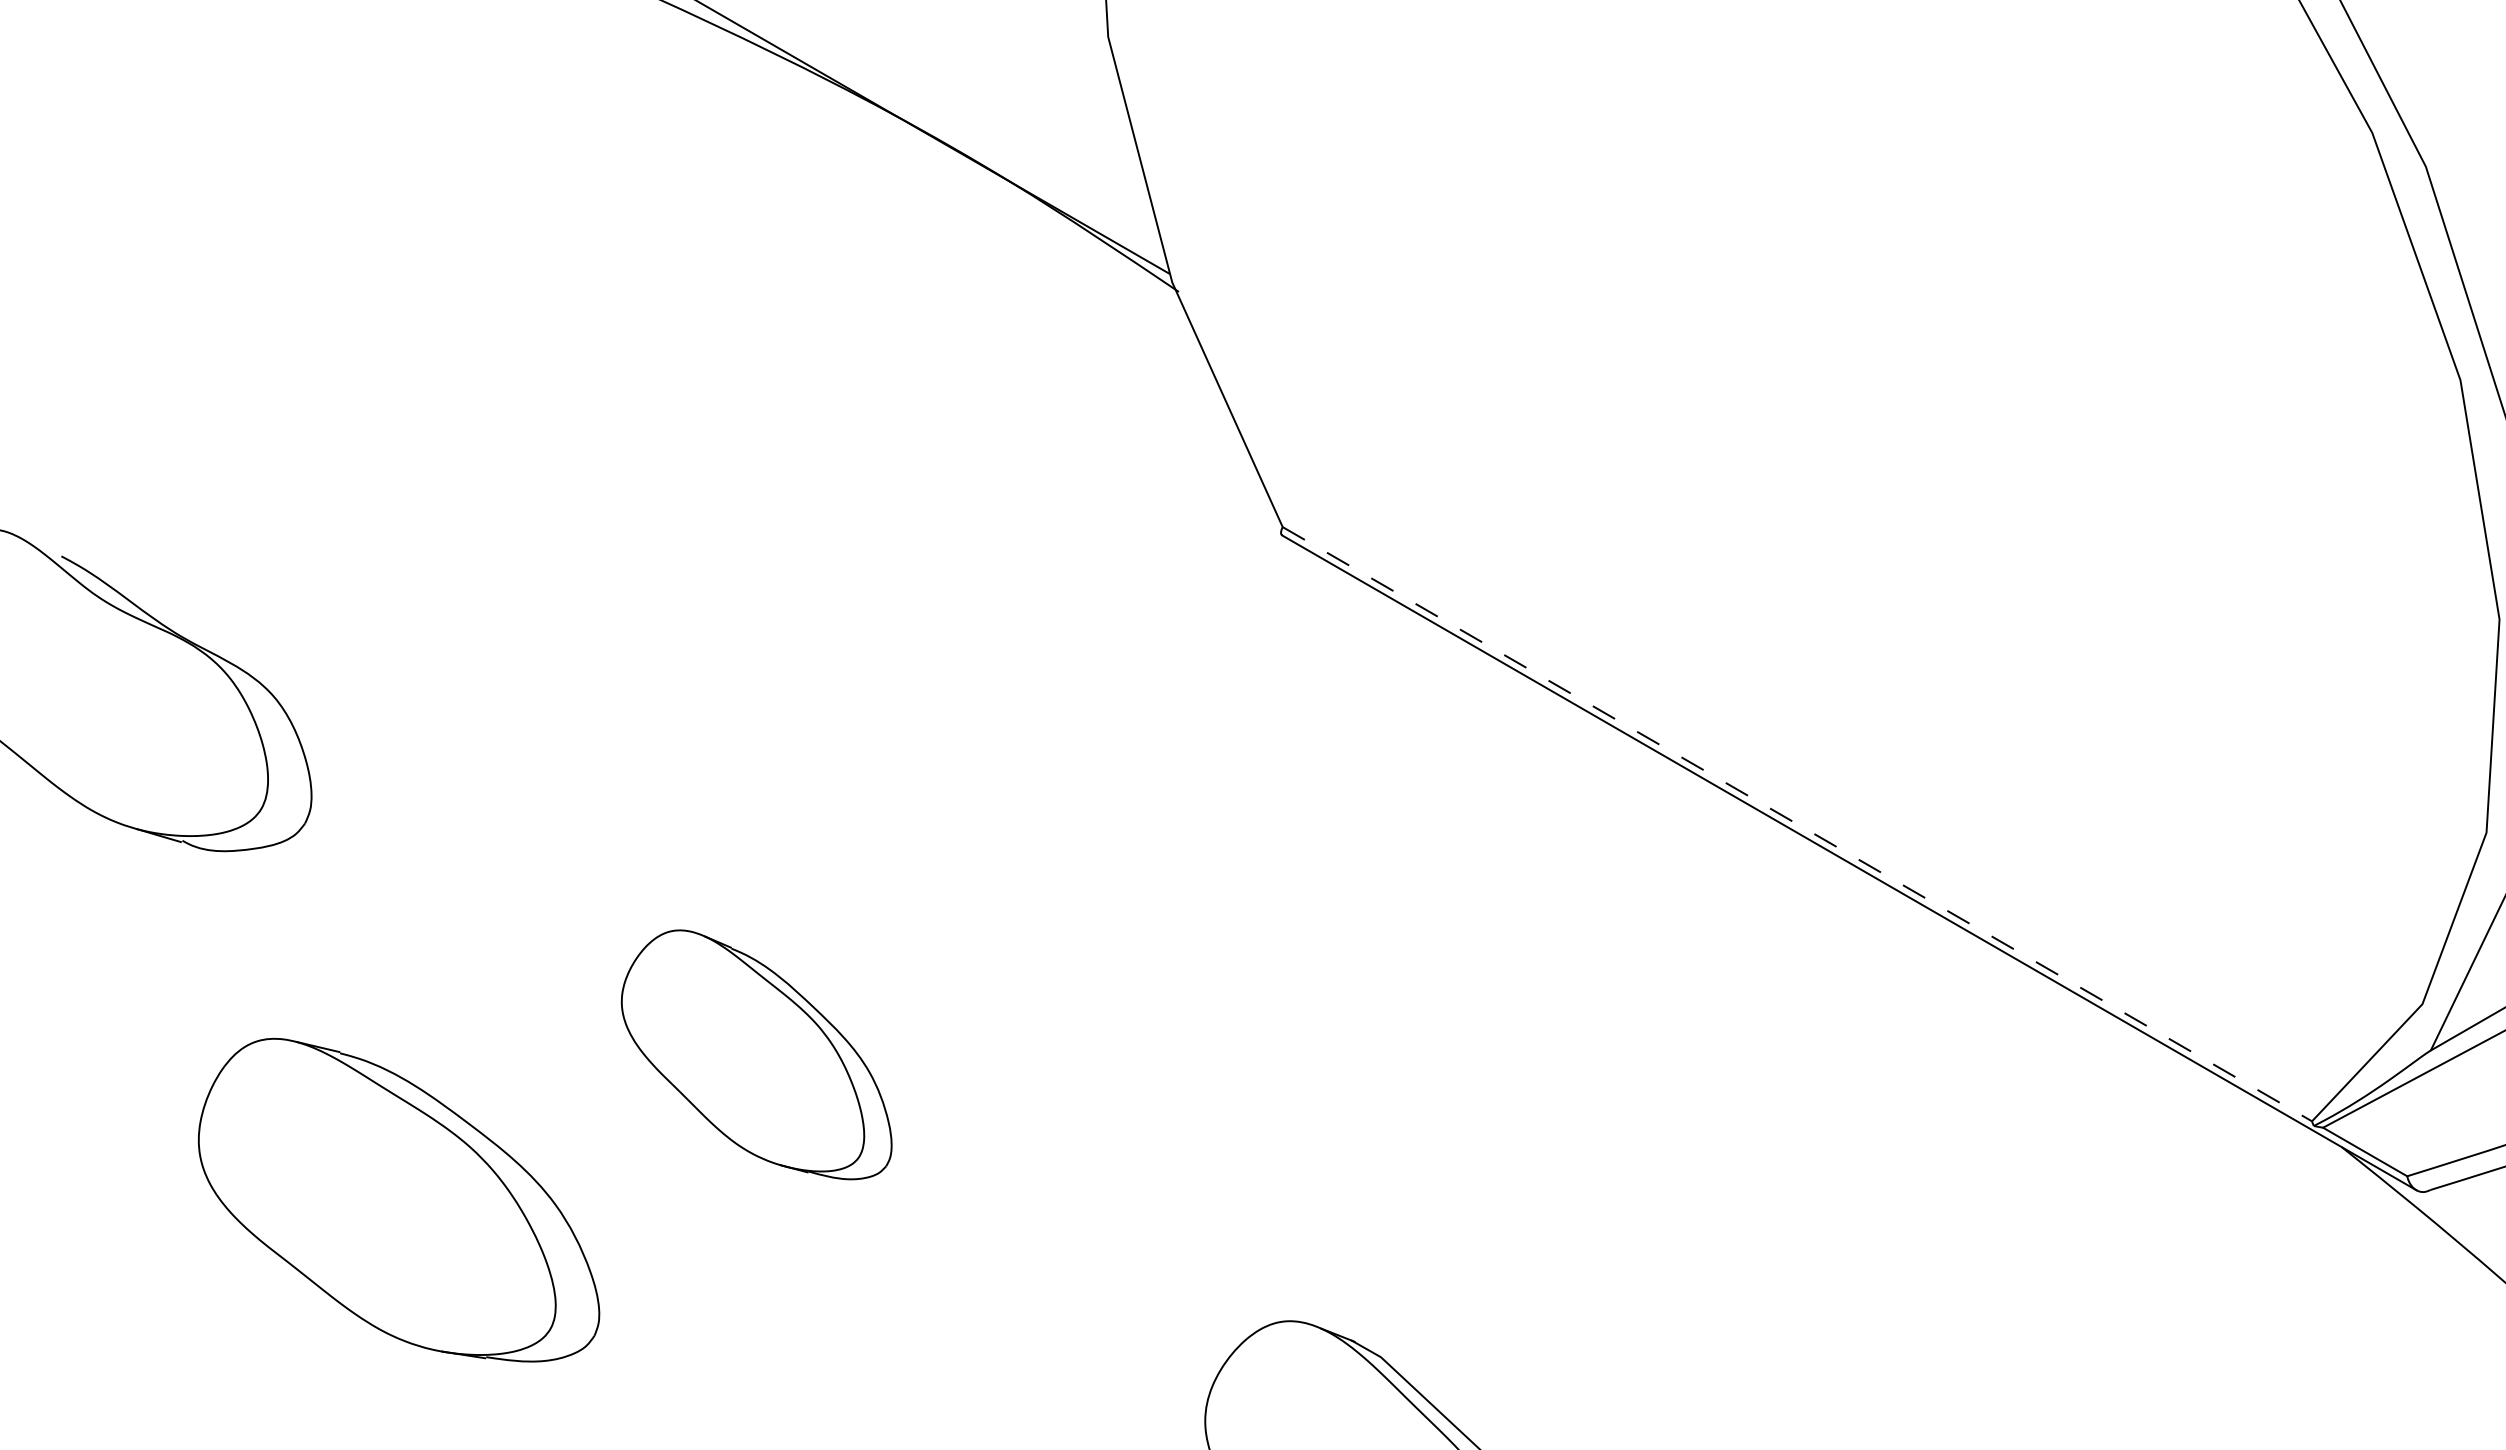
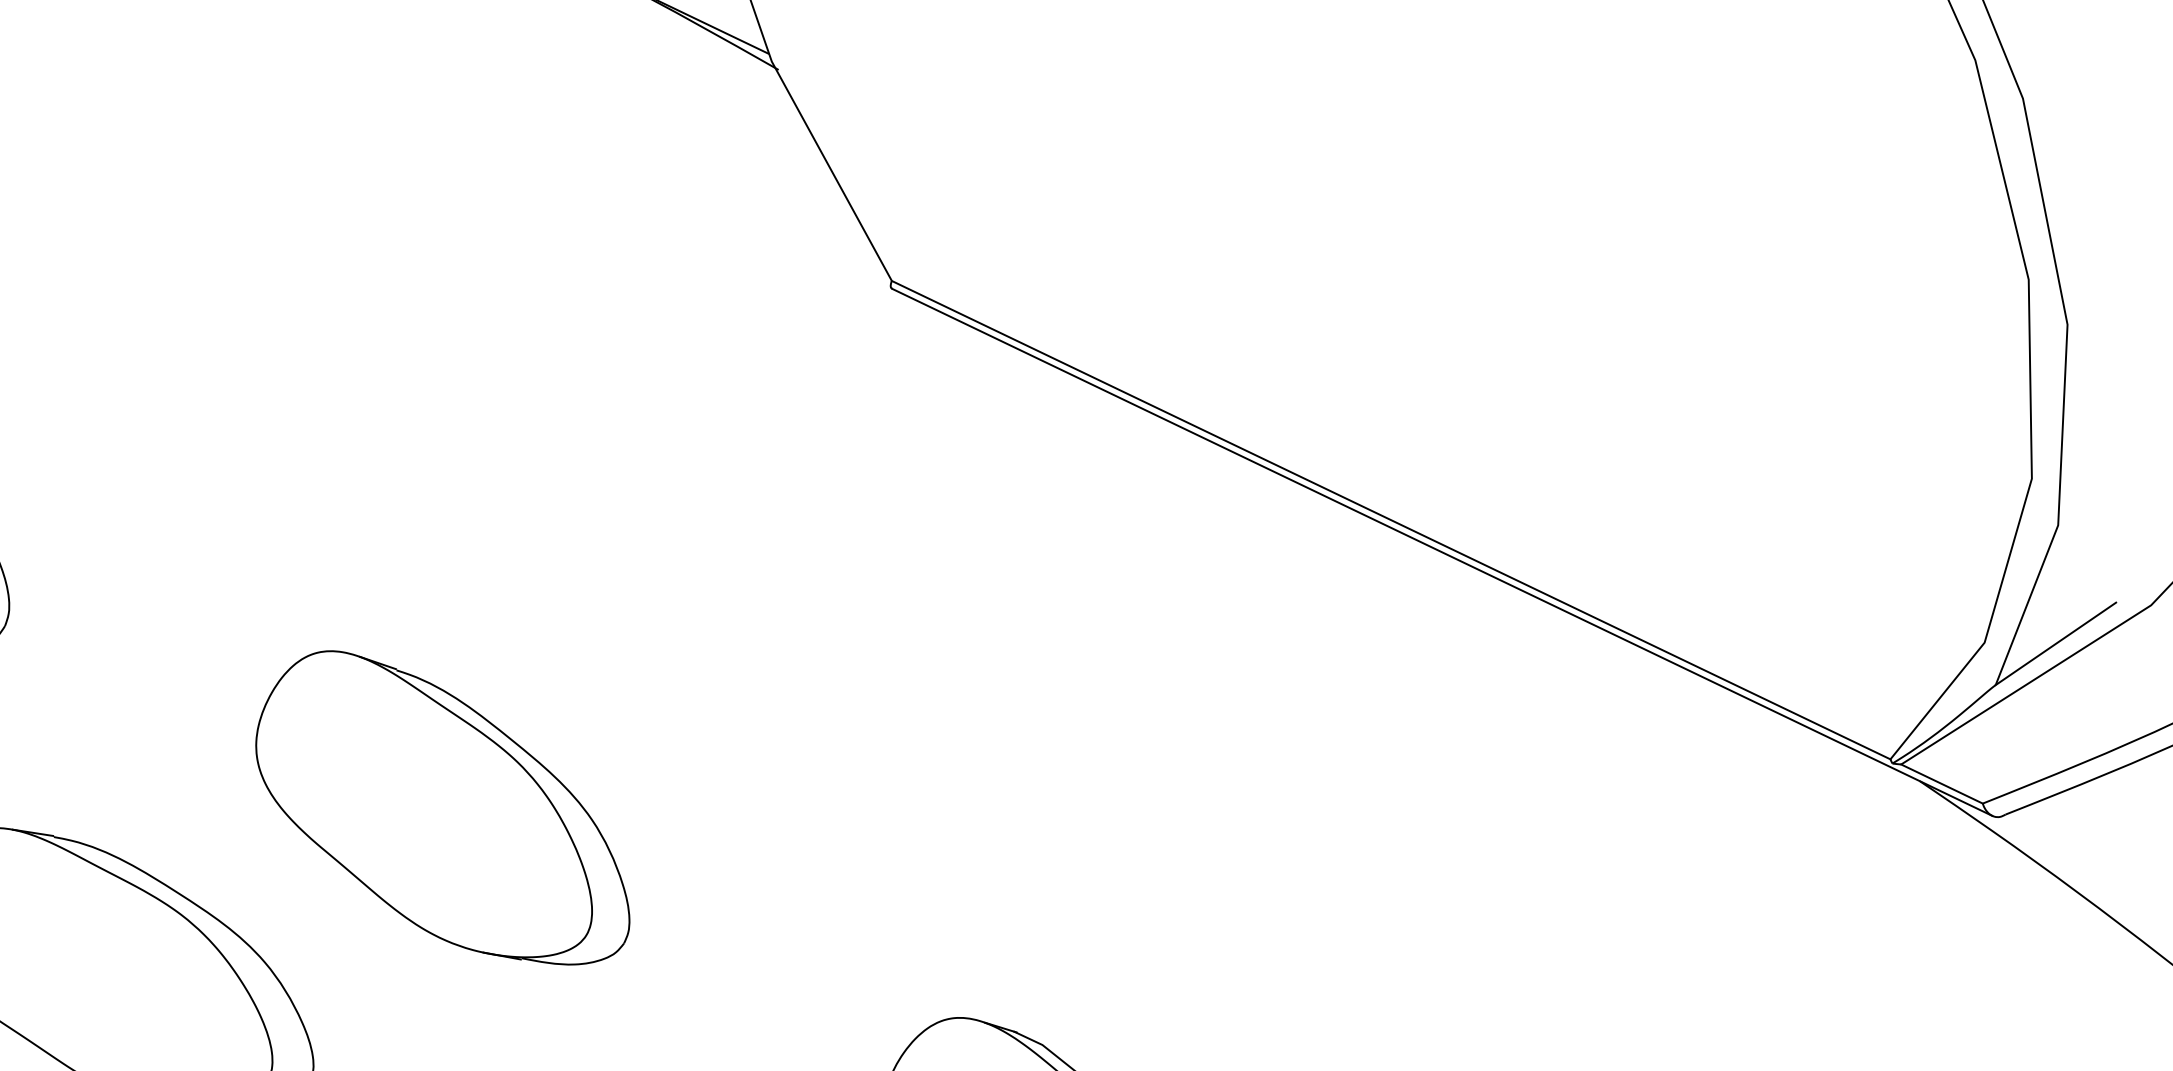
line: (1797, 824) -> (1391, 520), dashed -> solid
part: (756, 1054) -> (440, 808), size x1.43

